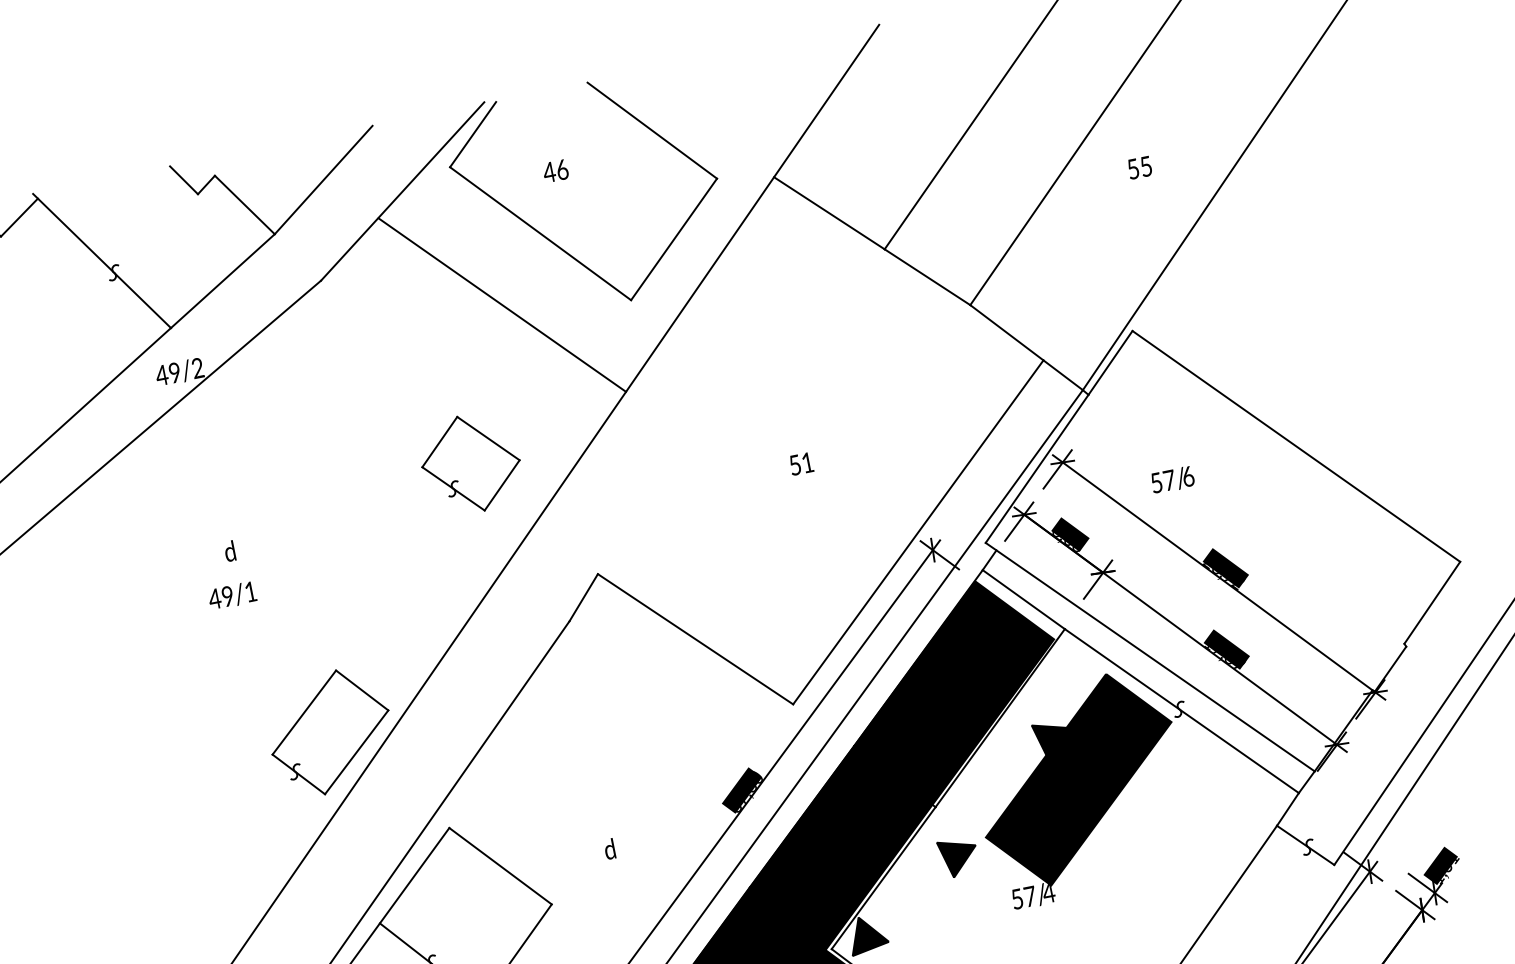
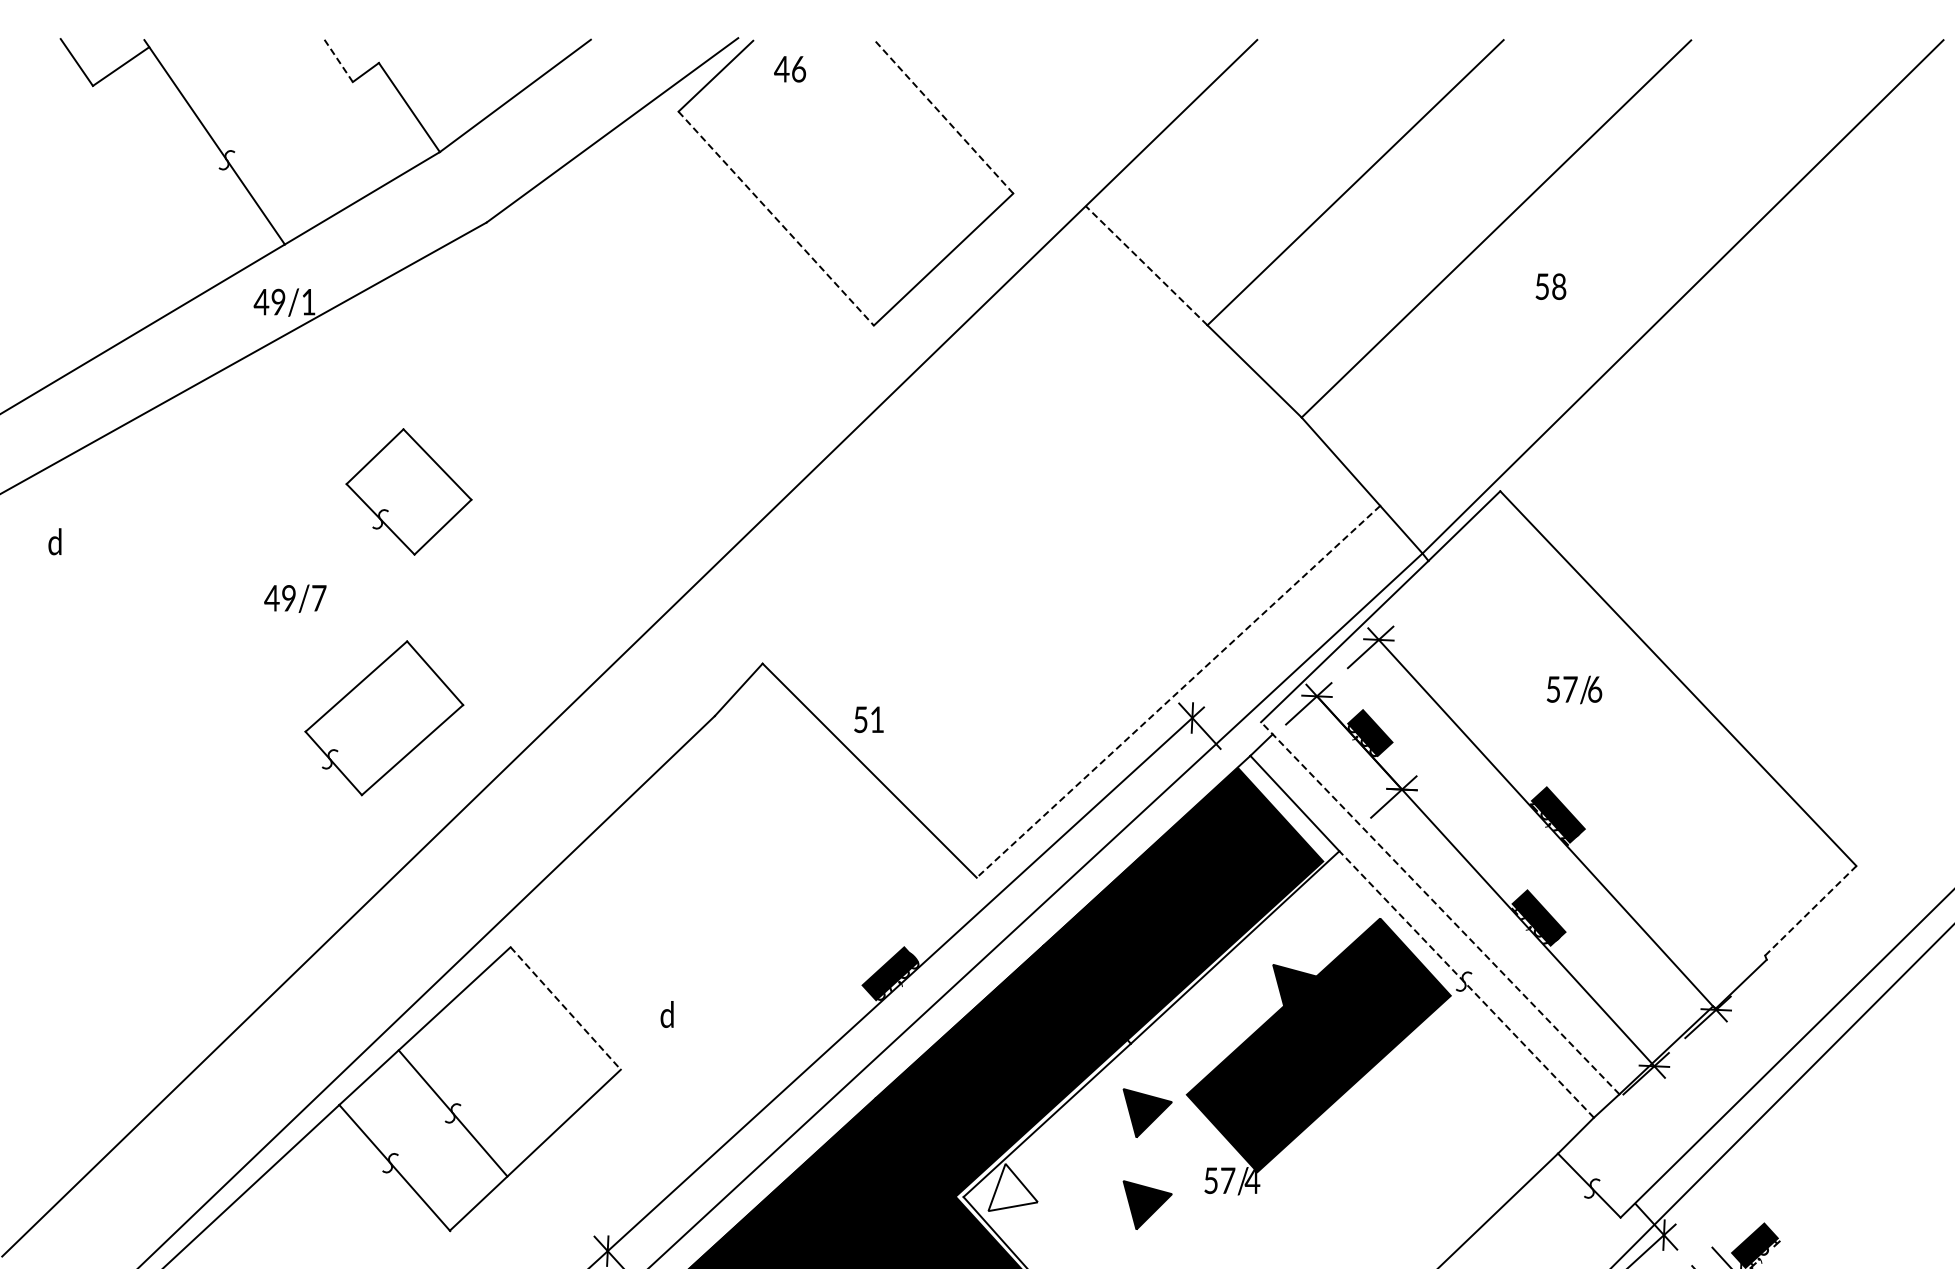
line: (652, 130) -> (943, 116), solid -> dashed
text: (1146, 166) -> (1559, 286), 55 -> 58
text: (556, 171) -> (790, 69), moved
line: (184, 180) -> (339, 61), solid -> dashed
line: (829, 213) -> (1146, 265), solid -> dashed
line: (540, 233) -> (776, 218), solid -> dashed
line: (502, 305) -> (709, 299), removed
text: (197, 367) -> (308, 301), 49/2 -> 49/1
part: (470, 463) -> (408, 491), moved
text: (801, 463) -> (868, 719), moved
text: (1172, 479) -> (1574, 689), moved
line: (918, 532) -> (1178, 692), solid -> dashed
text: (229, 551) -> (54, 541), moved
text: (251, 591) -> (319, 598), 49/1 -> 49/7
line: (1432, 602) -> (1810, 910), solid -> dashed
line: (1149, 656) -> (1439, 907), solid -> dashed
line: (1181, 711) -> (1466, 984), solid -> dashed
part: (330, 732) -> (384, 718), moved
text: (609, 849) -> (666, 1014), moved
line: (501, 866) -> (566, 1008), solid -> dashed
part: (972, 926) -> (1147, 1204), added
fill: (867, 934) -> (1012, 1187), removed

